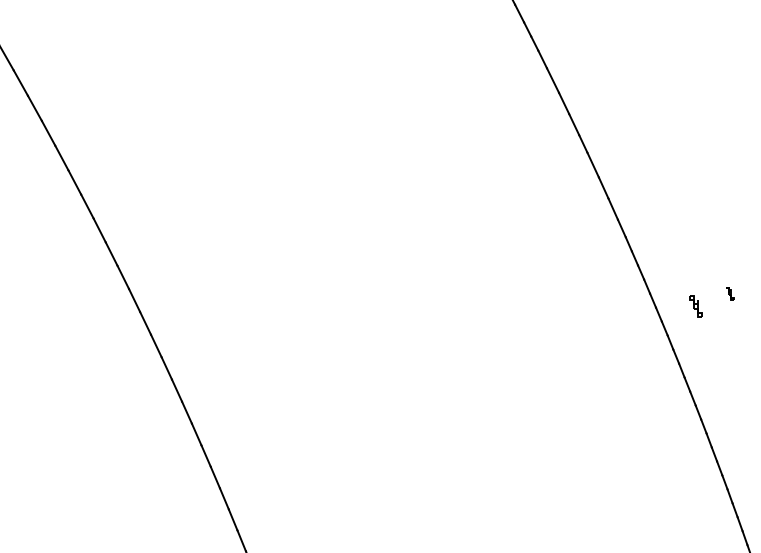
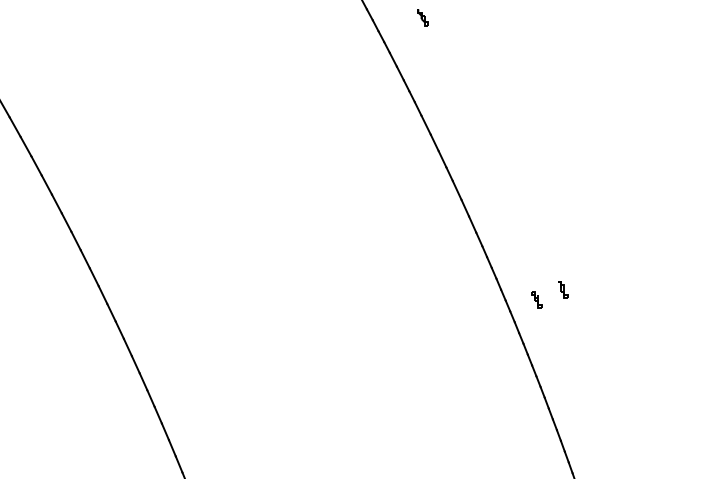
part: (730, 293) -> (563, 289), size x1.67

